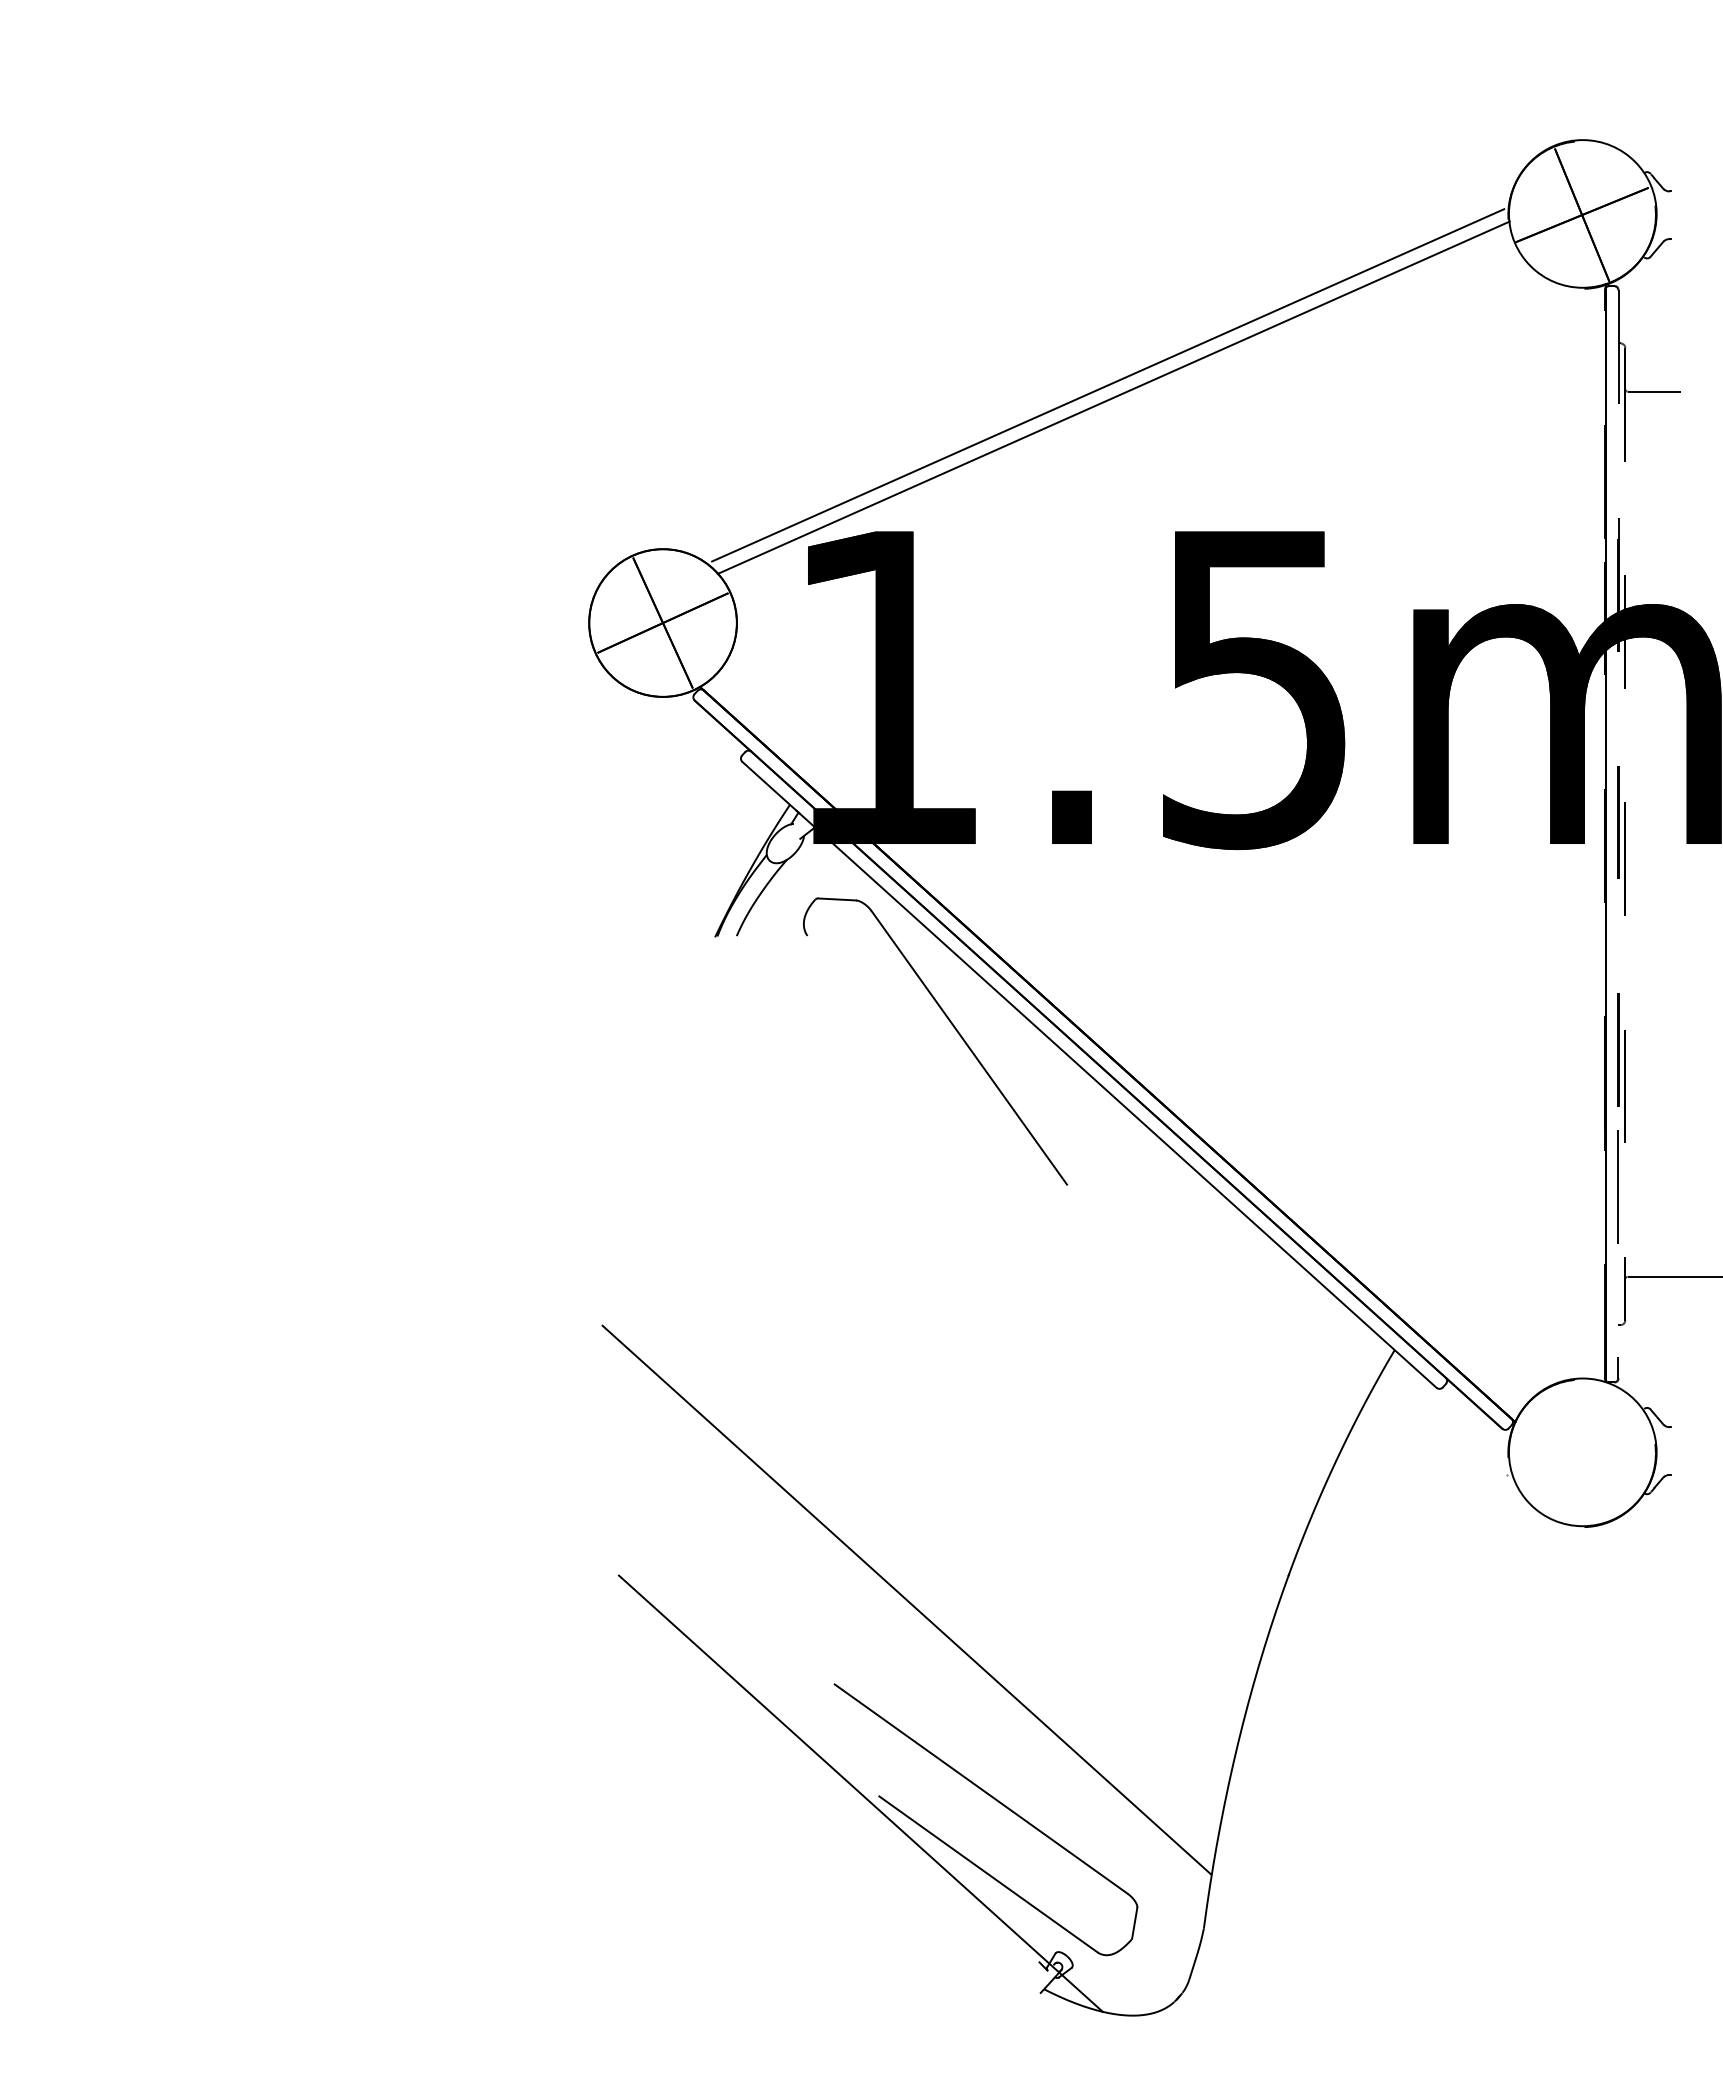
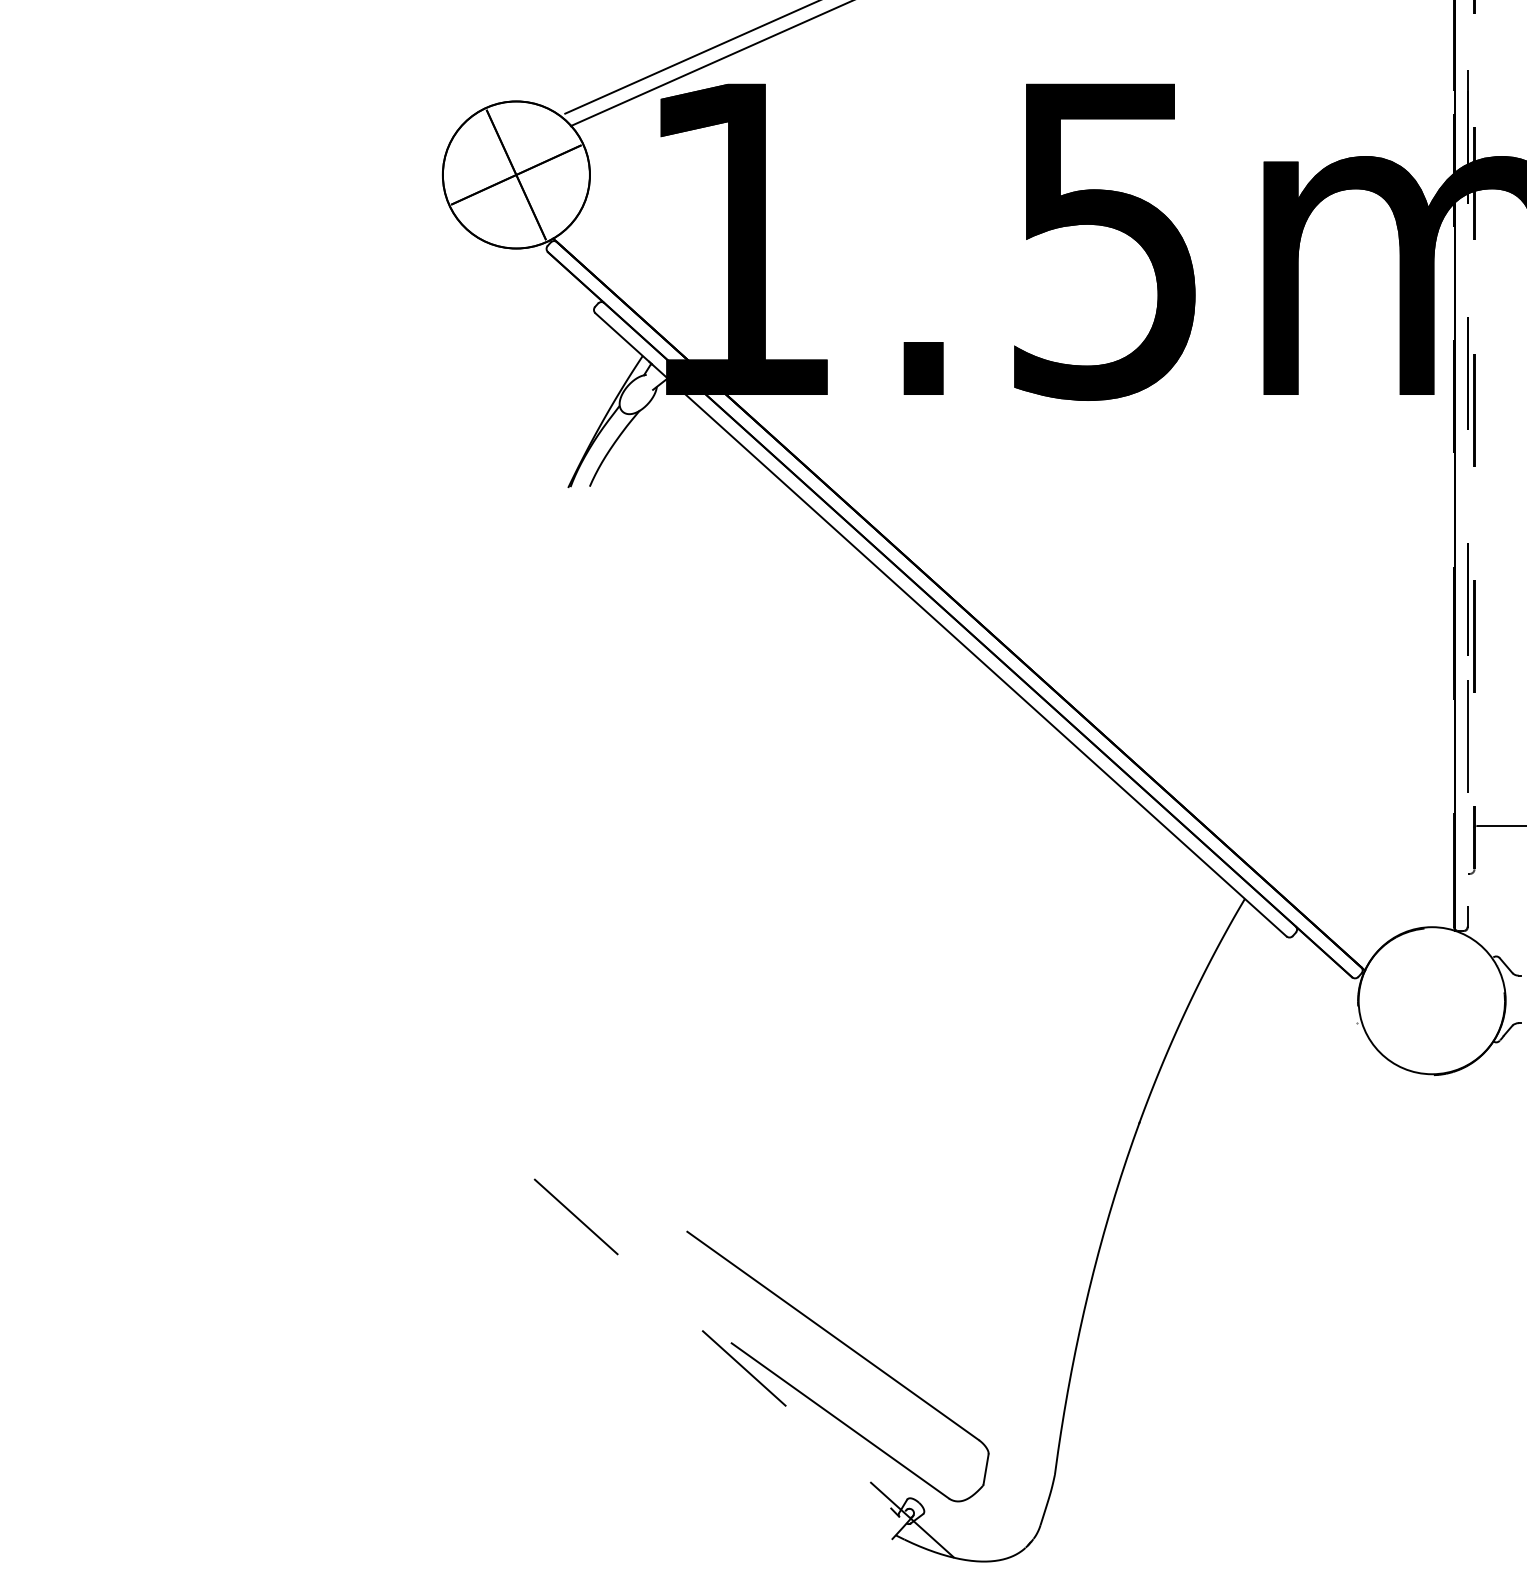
part: (952, 1026) -> (804, 576), removed
line: (906, 1599) -> (758, 1147), removed
line: (860, 1793) -> (712, 1340), solid -> dashed

